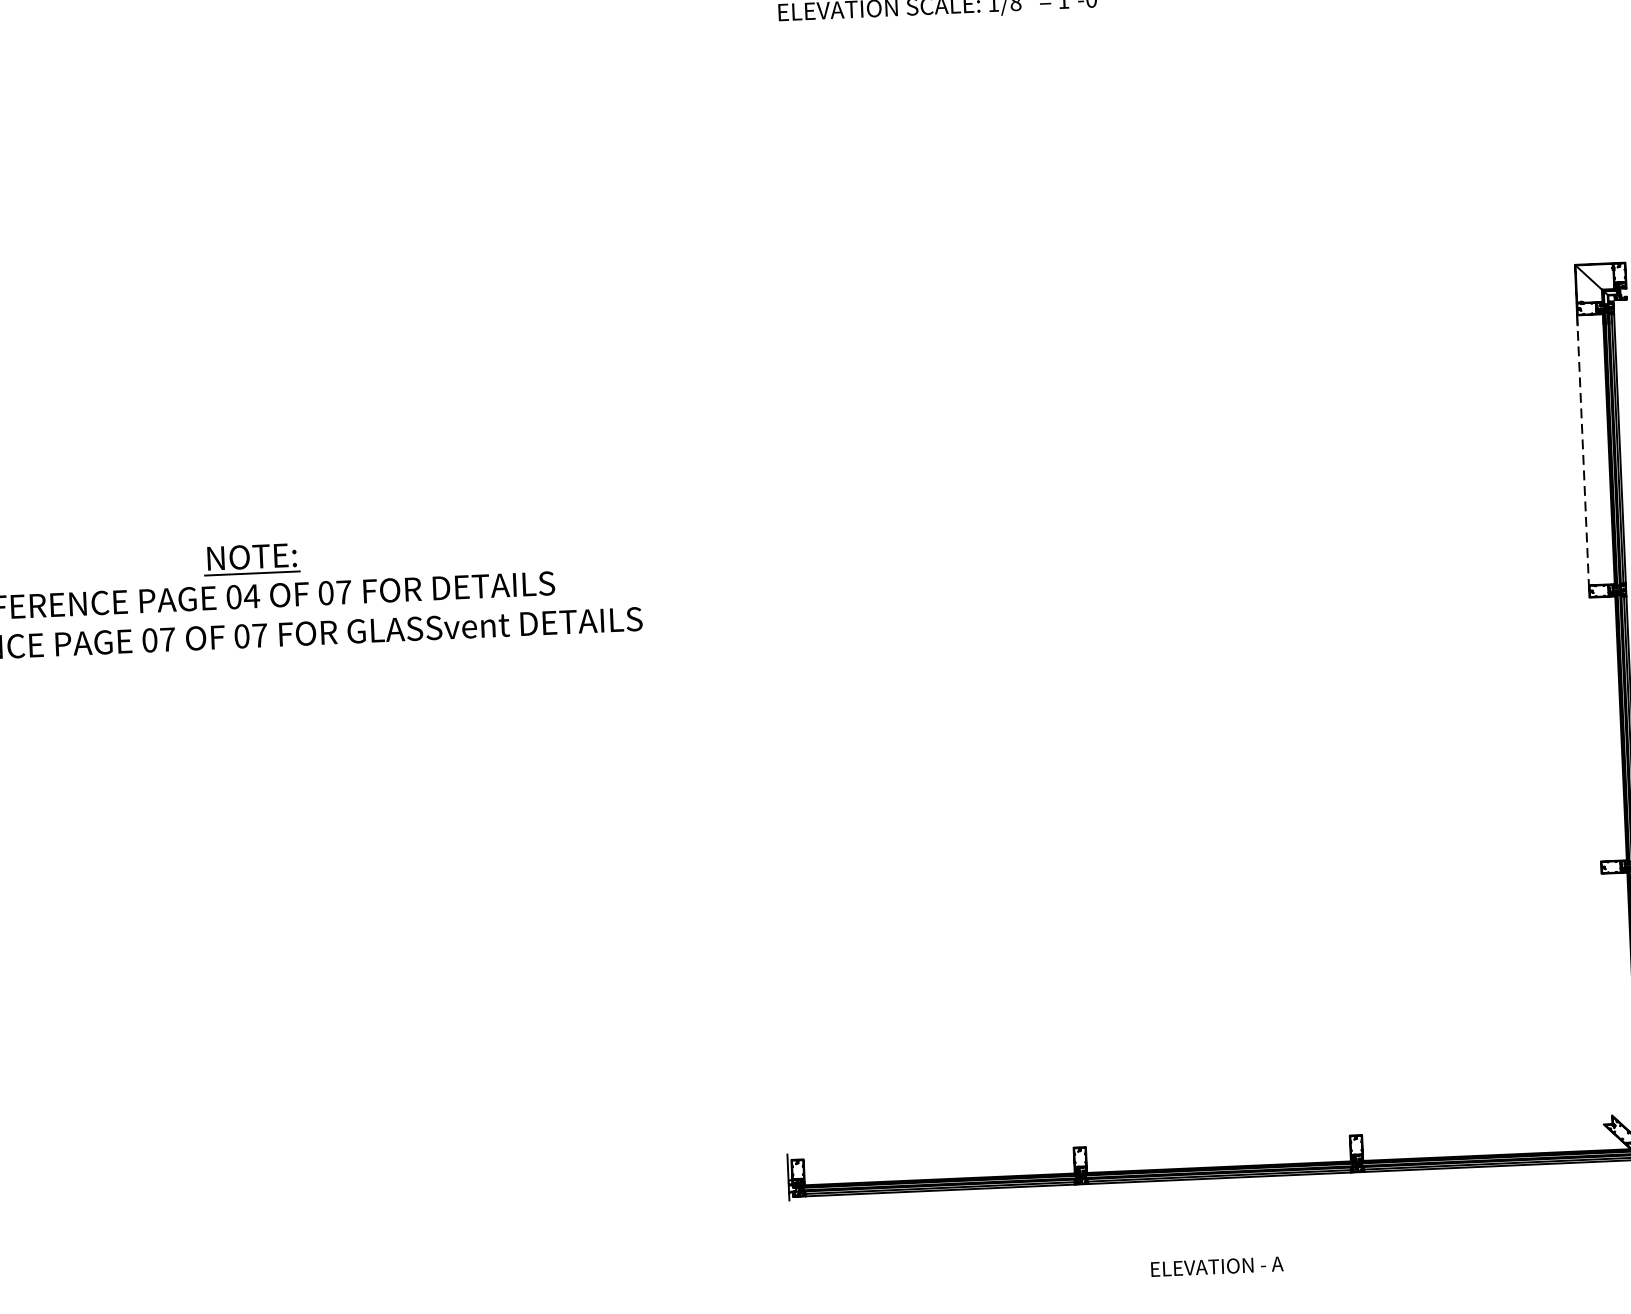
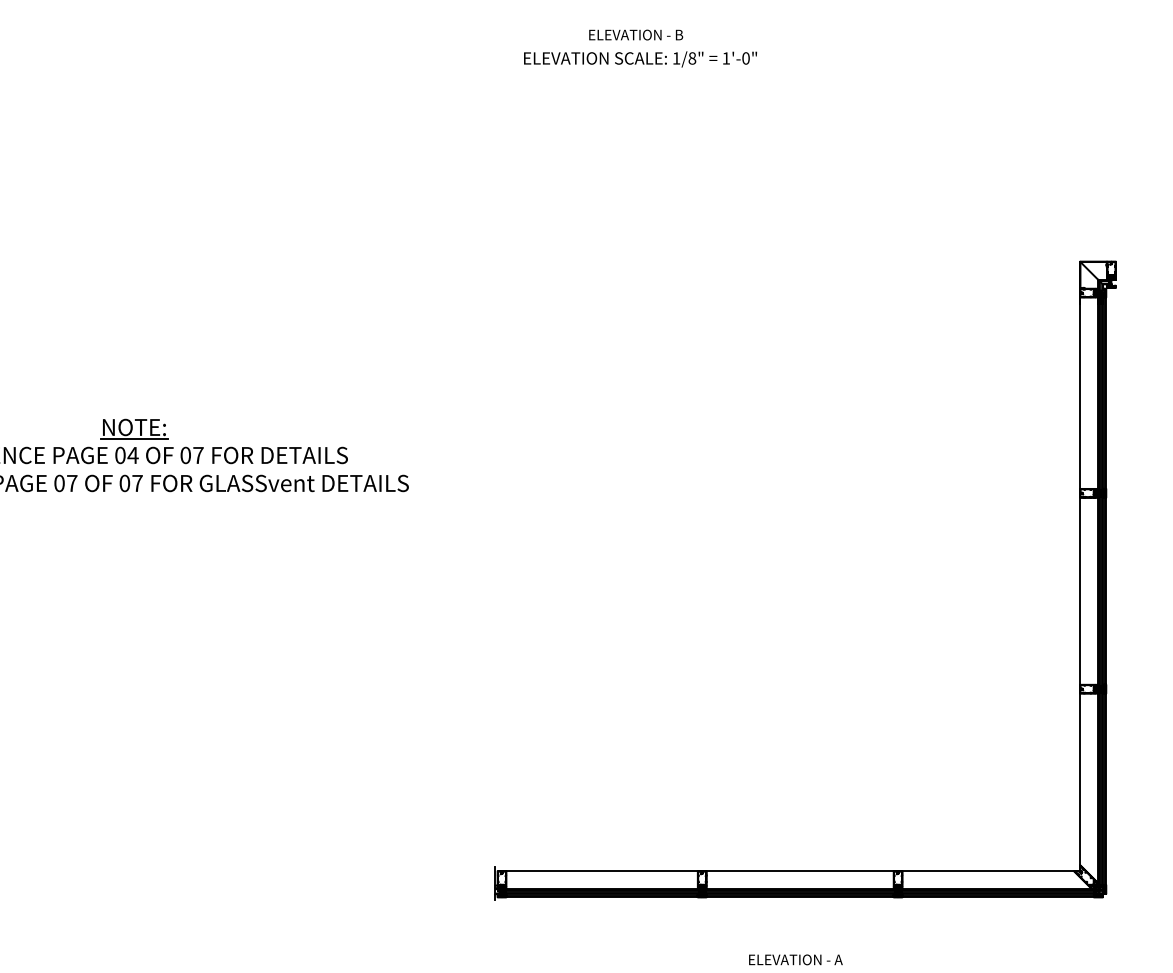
line: (1583, 450) -> (1080, 393), dashed -> solid
line: (1595, 728) -> (1080, 590), added
line: (1607, 994) -> (1080, 779), added
line: (1481, 1130) -> (987, 871), added
line: (1216, 1141) -> (799, 871), added
line: (937, 1154) -> (601, 871), added

